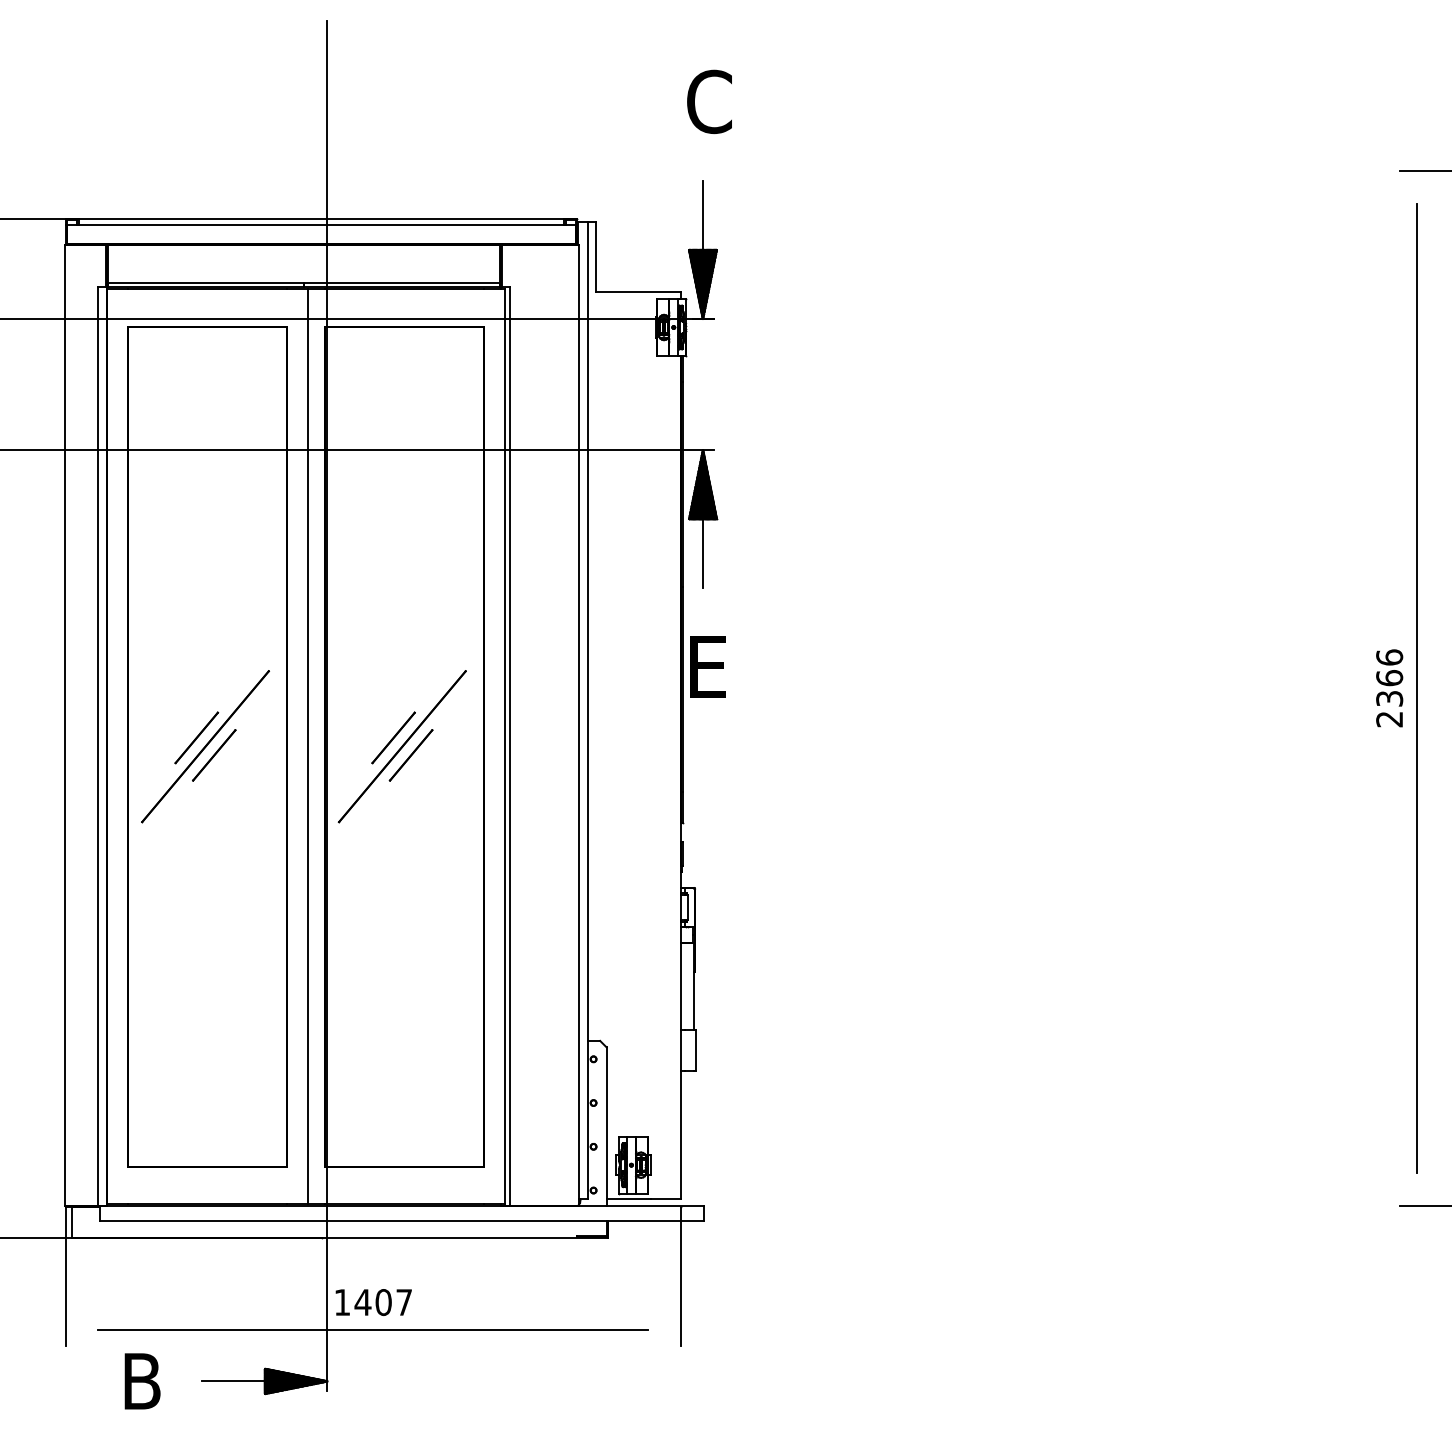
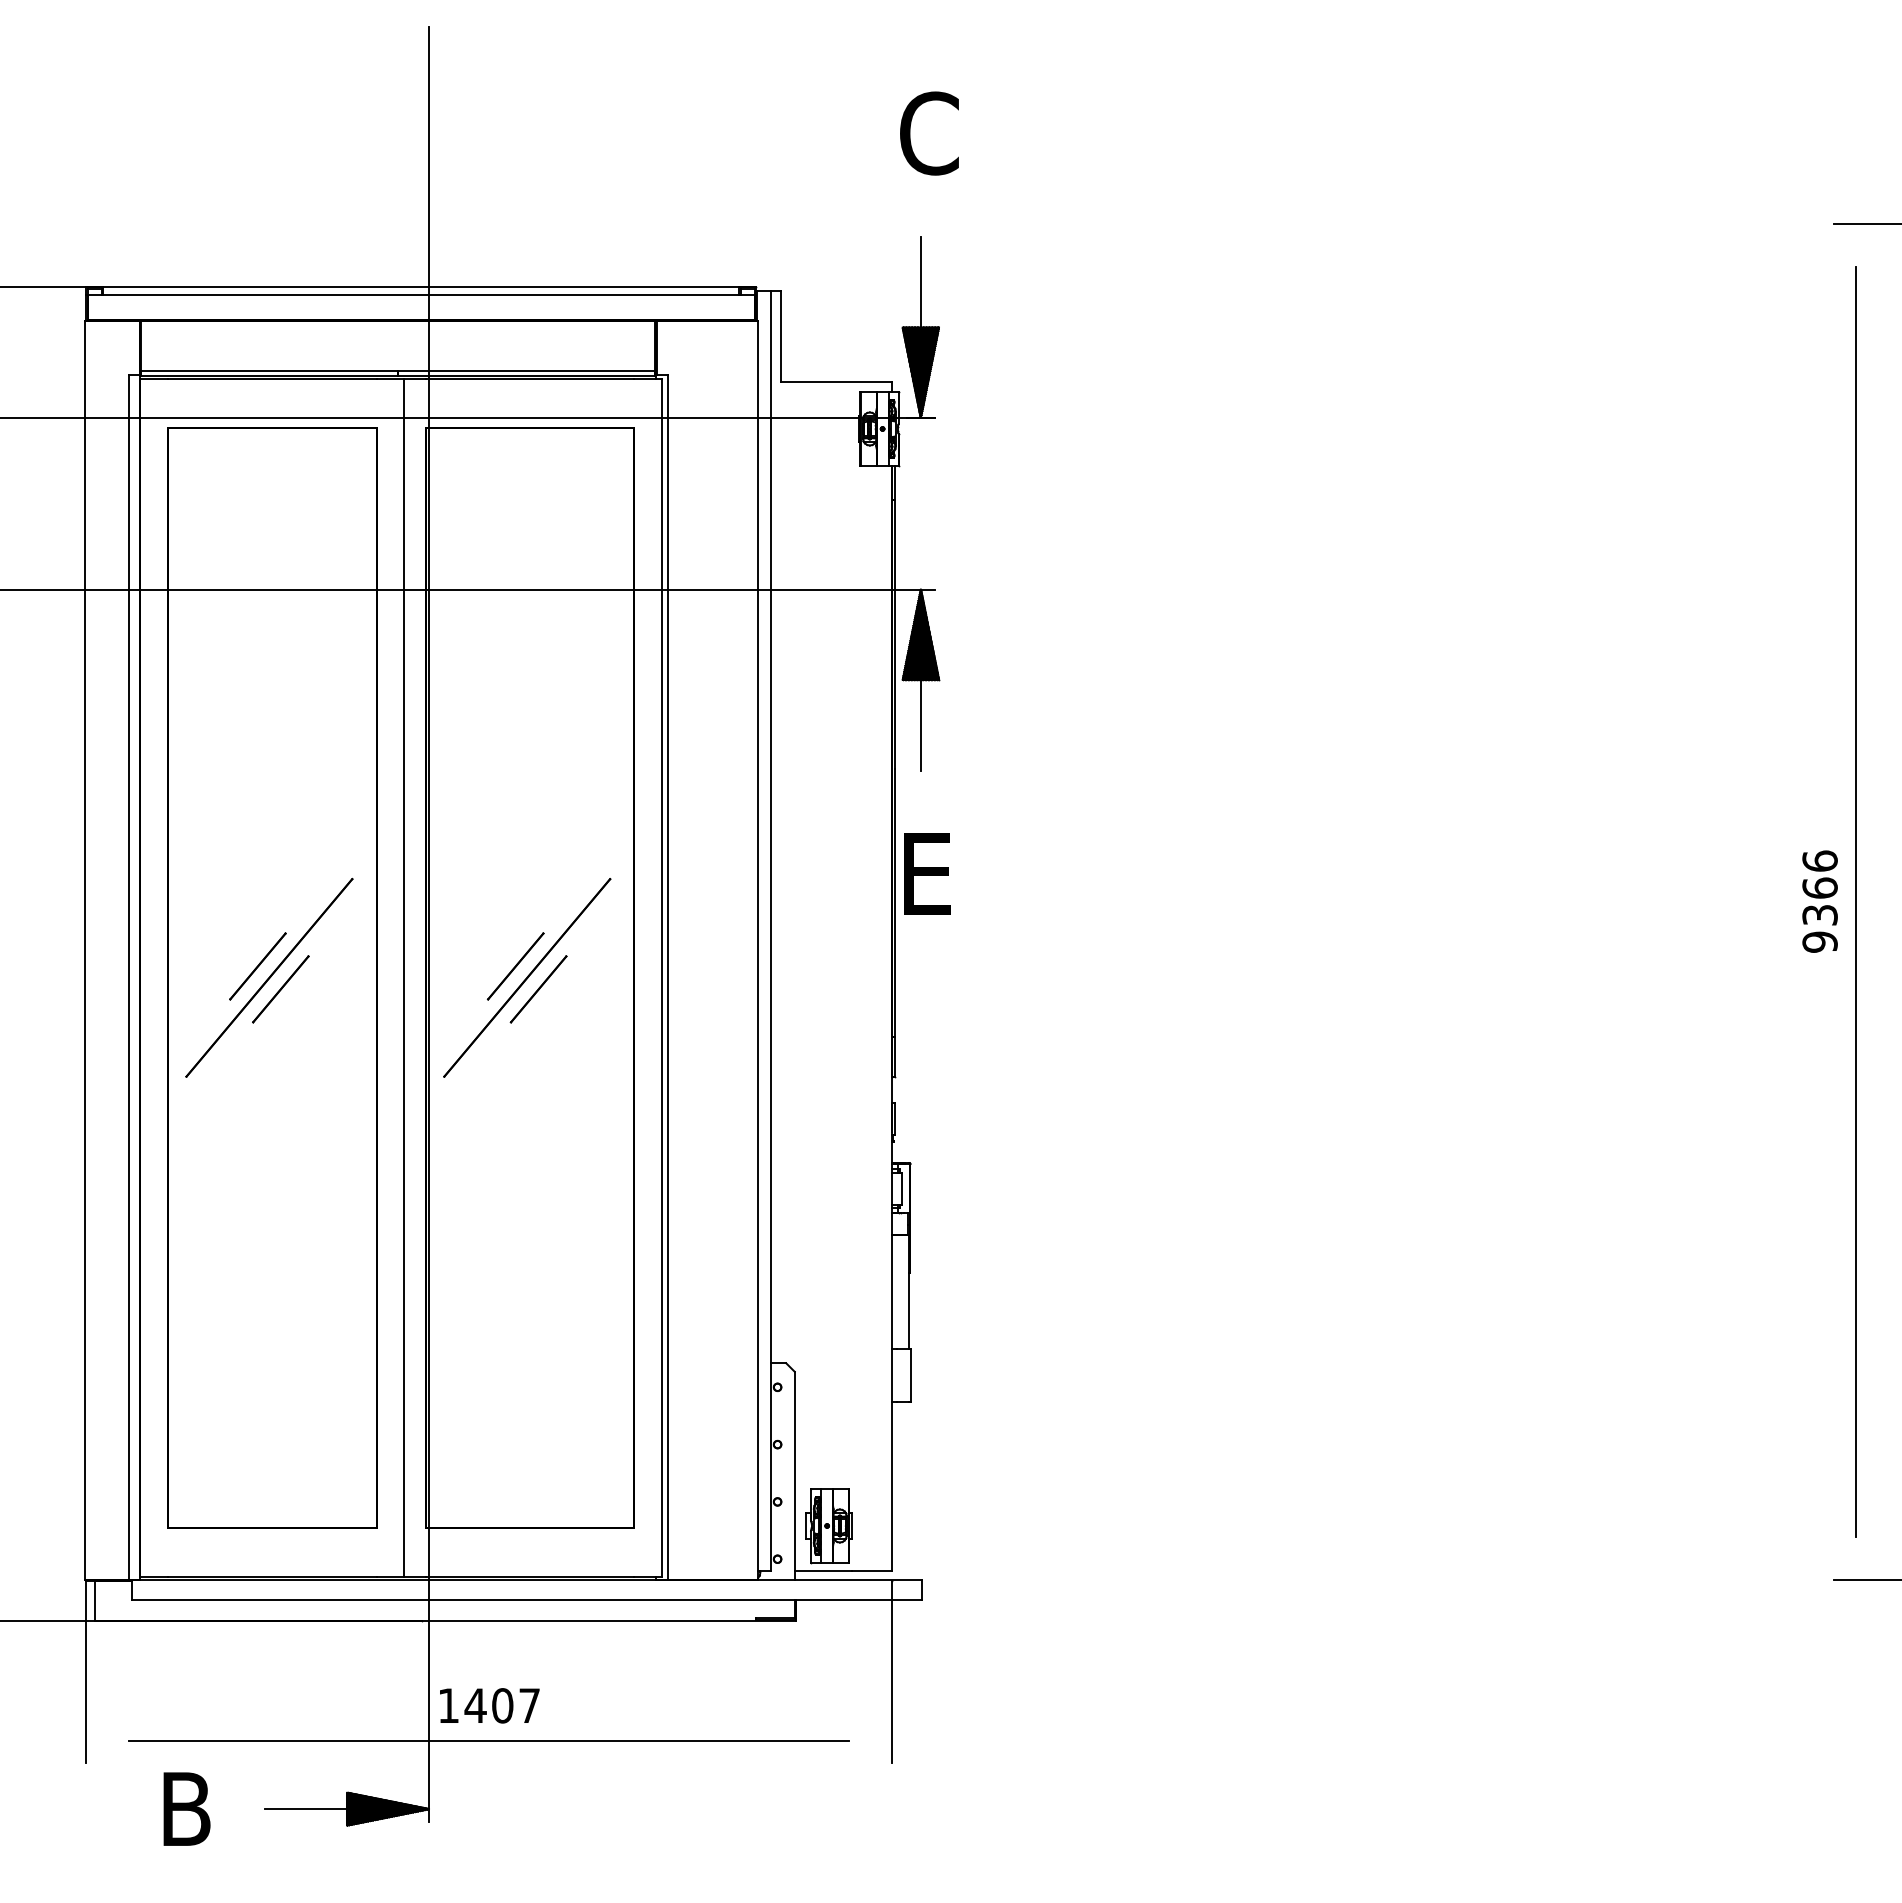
text: (1389, 718) -> (1819, 941), 2366 -> 9366

